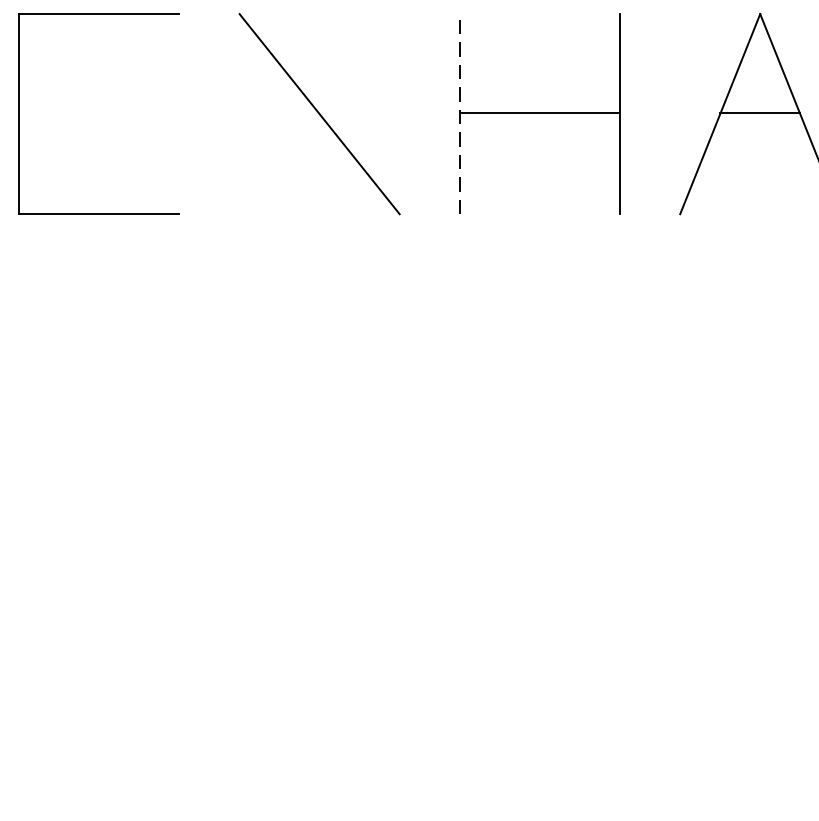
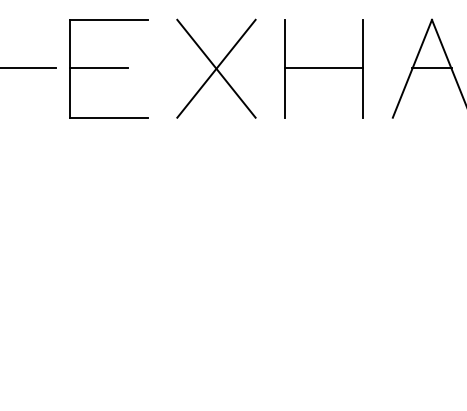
line: (78, 113) -> (98, 68), added
line: (319, 113) -> (216, 68), added
line: (460, 113) -> (285, 68), dashed -> solid

